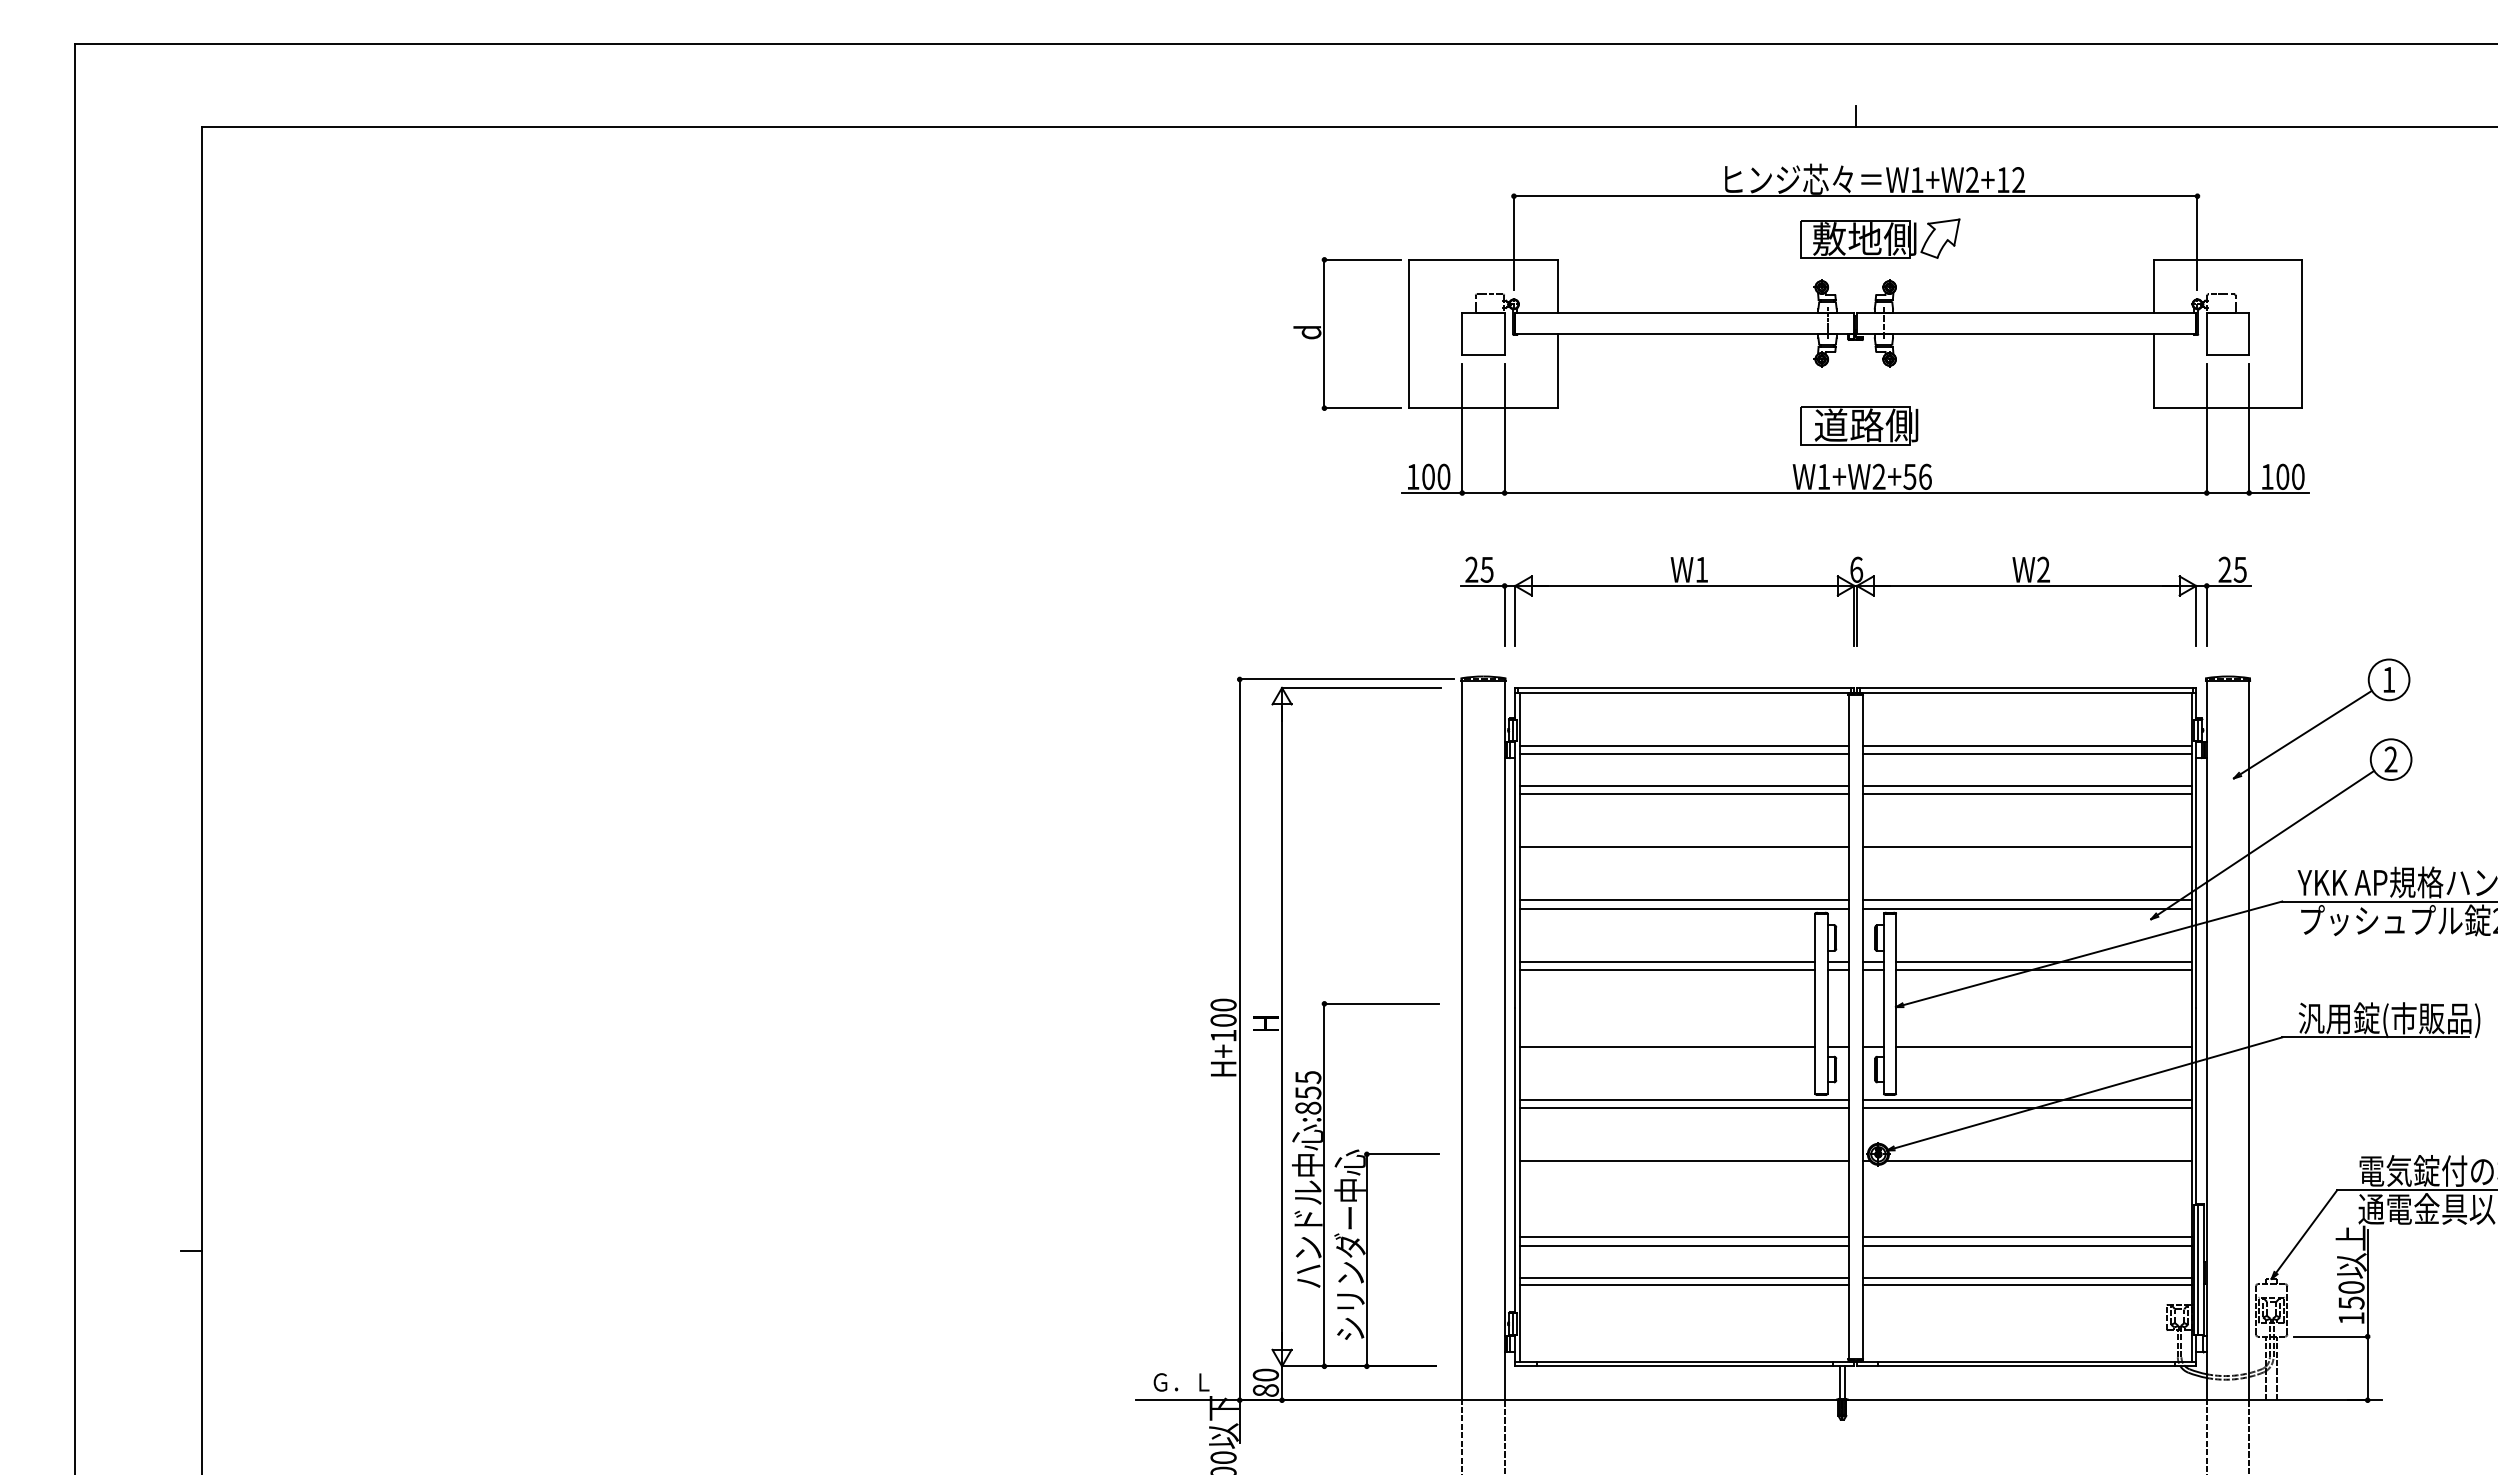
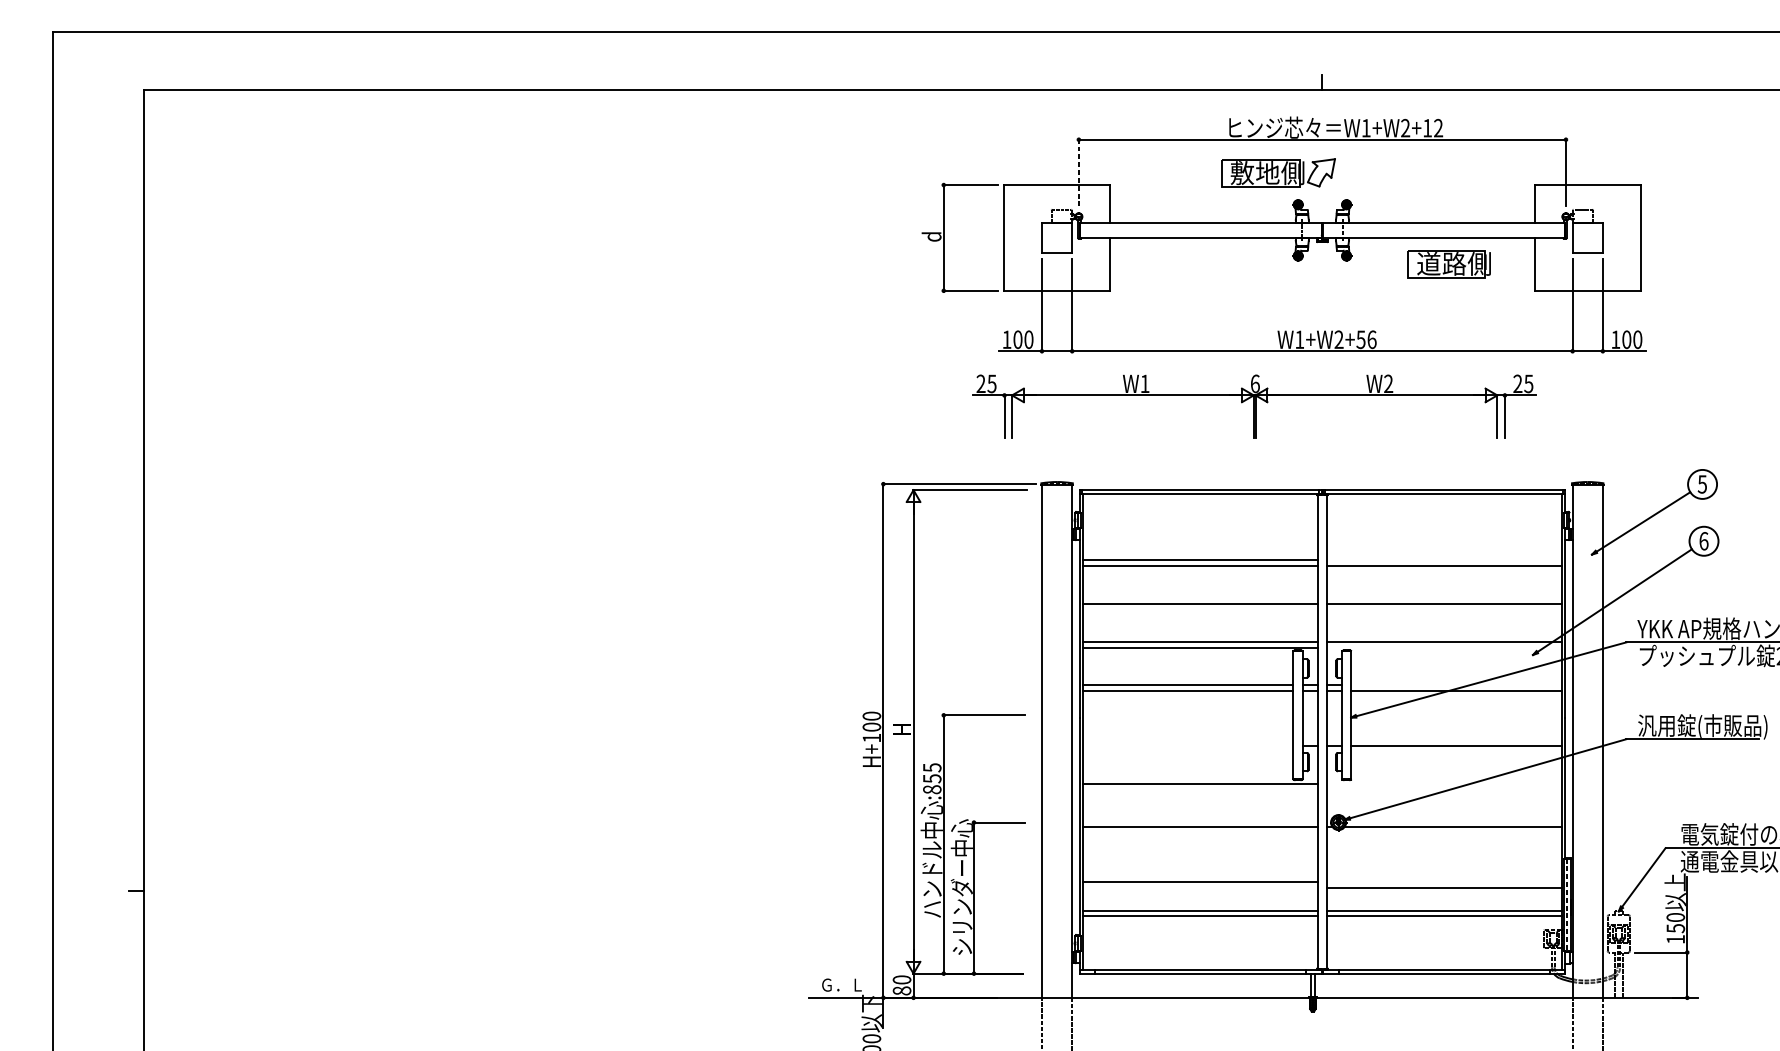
part: (1880, 238) -> (1278, 172), moved
line: (1513, 242) -> (1078, 172), solid -> dashed
part: (1859, 425) -> (1449, 263), moved
part: (1855, 601) -> (1254, 406), moved
text: (2388, 679) -> (1702, 484), 1 -> 5
line: (1683, 745) -> (1199, 531), removed
line: (2026, 745) -> (1444, 531), removed
line: (1683, 754) -> (1199, 537), removed
line: (2026, 754) -> (1444, 537), removed
text: (2390, 759) -> (1703, 541), 2 -> 6
line: (2026, 785) -> (1444, 559), removed
line: (2026, 908) -> (1444, 647), removed
line: (2043, 961) -> (1456, 685), removed
line: (1667, 1046) -> (1188, 745), removed
line: (2026, 1099) -> (1444, 783), removed
line: (1683, 1108) -> (1199, 789), removed
line: (2026, 1108) -> (1444, 789), removed
line: (2026, 1237) -> (1444, 881), removed
line: (1683, 1245) -> (1199, 887), removed
line: (2198, 1269) -> (1566, 904), solid -> dashed

